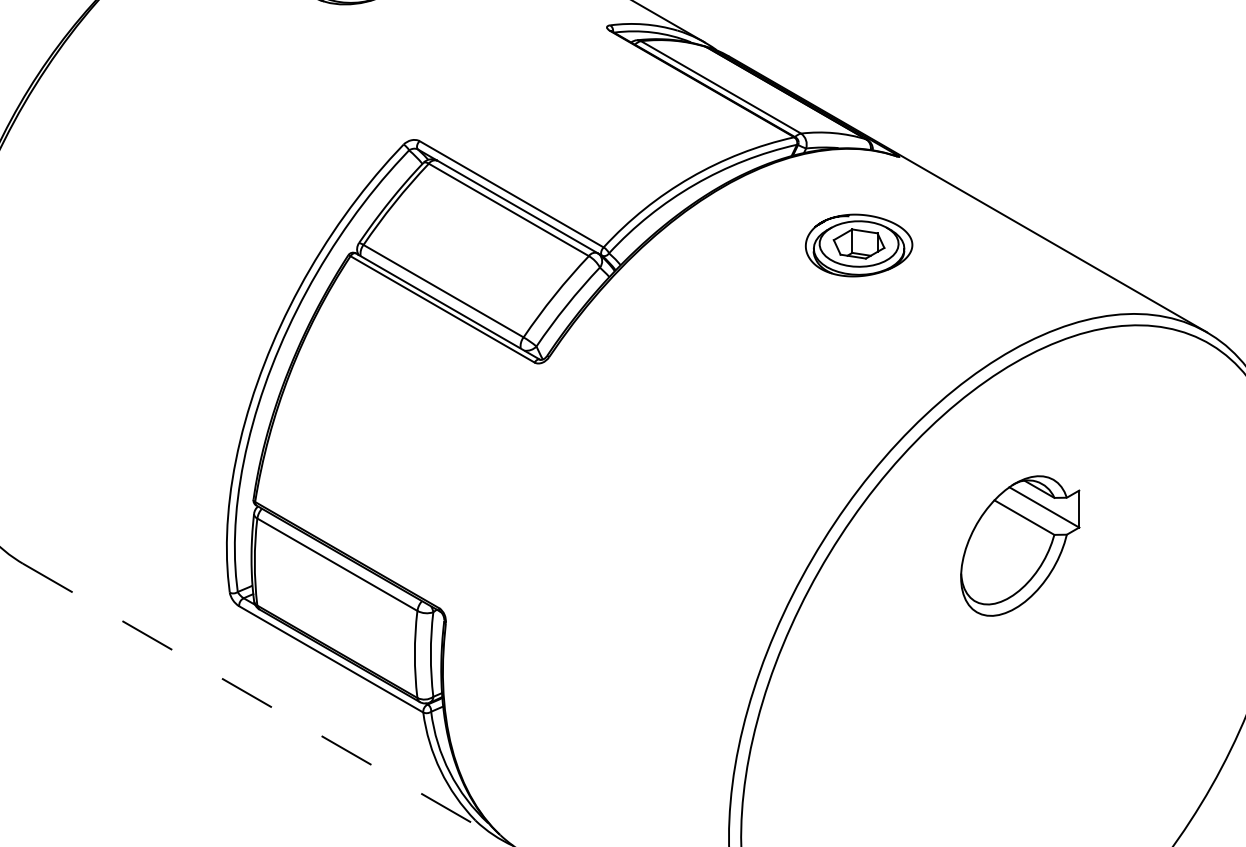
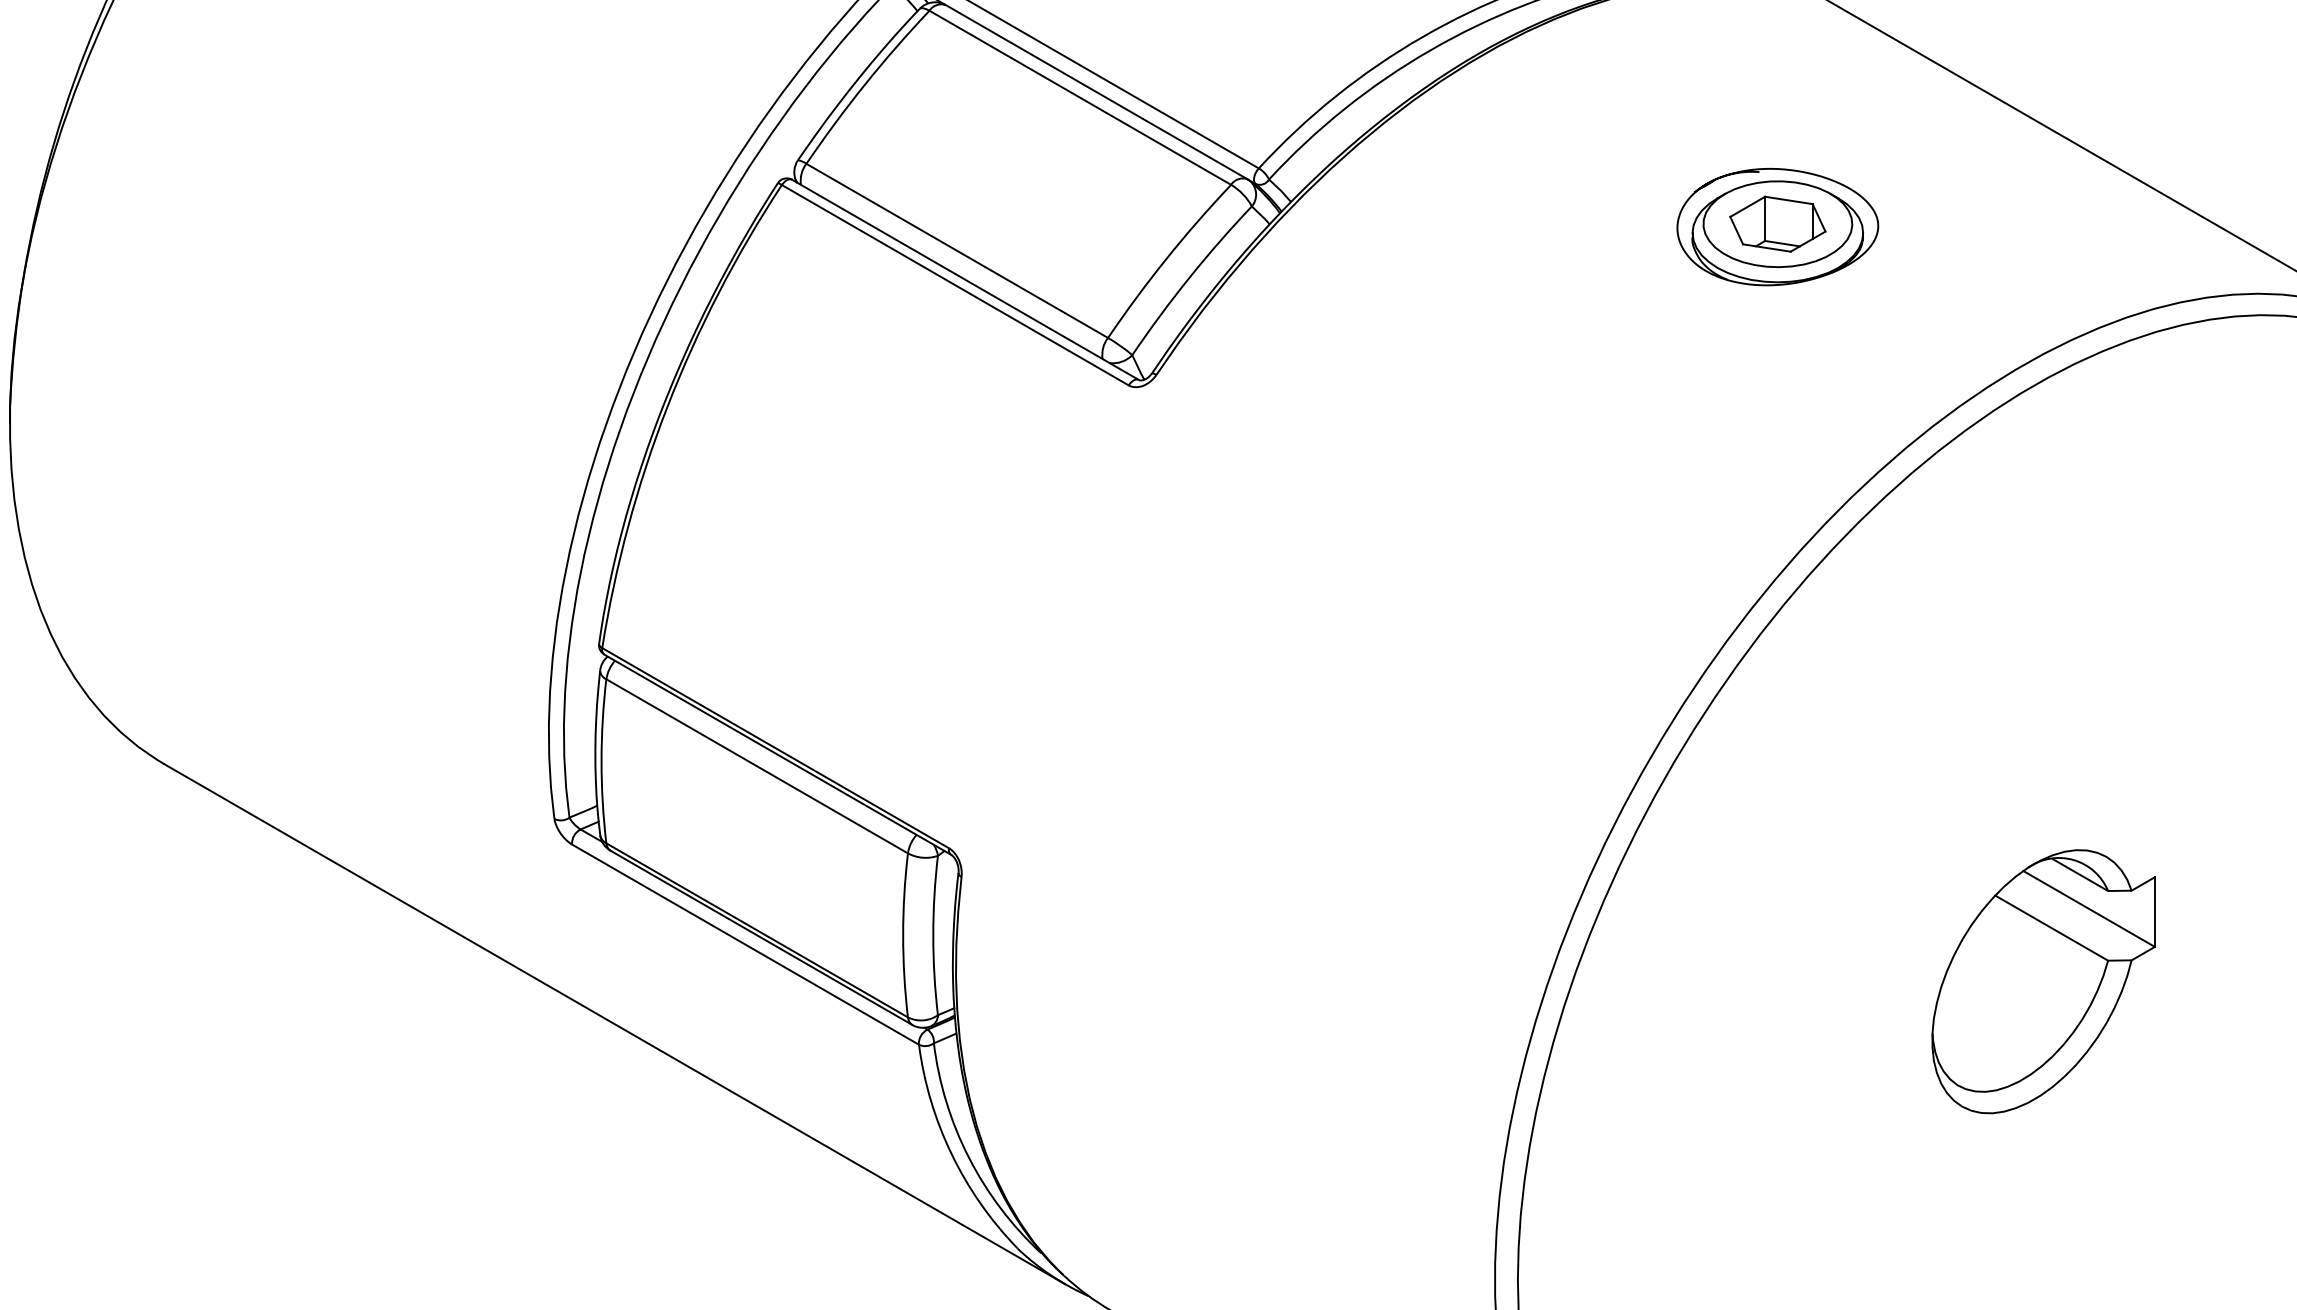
part: (858, 245) -> (1776, 227), moved
part: (1020, 545) -> (2044, 980), moved
line: (262, 701) -> (616, 1024), dashed -> solid

